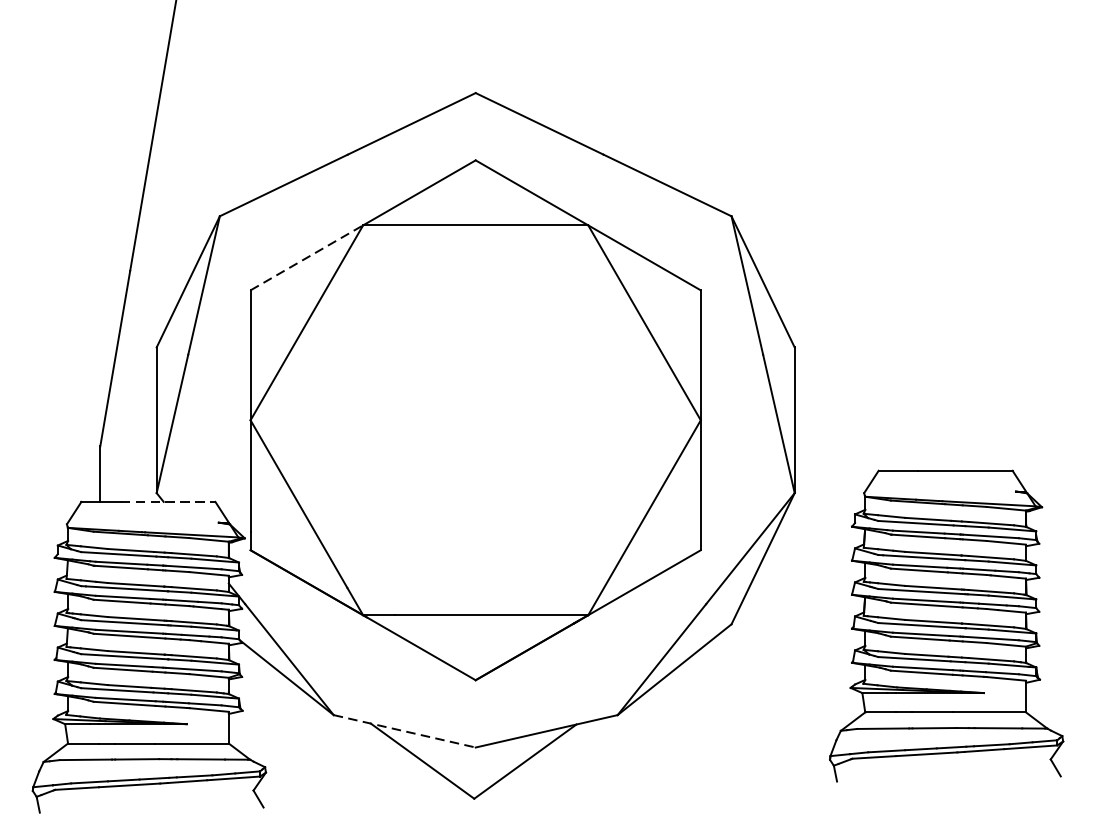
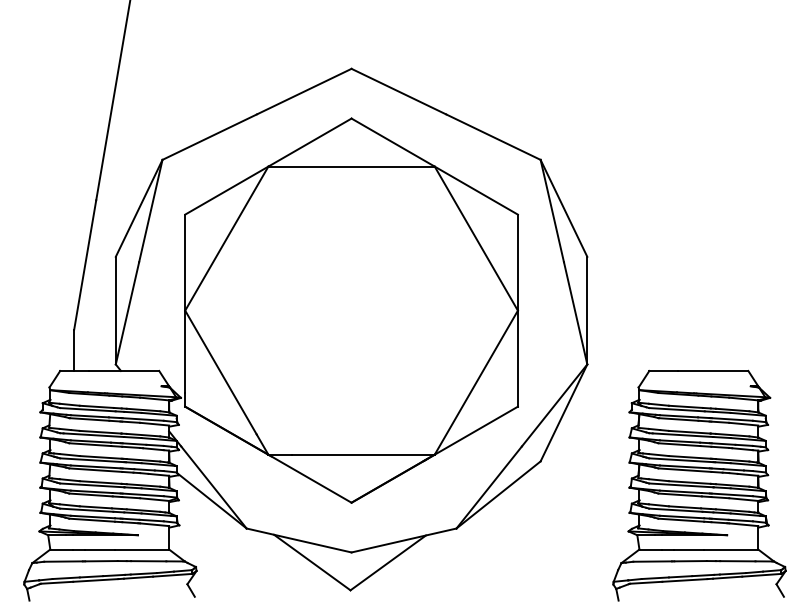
line: (307, 257) -> (227, 190), dashed -> solid
line: (168, 501) -> (124, 370), dashed -> solid
part: (946, 625) -> (699, 485), moved
line: (405, 731) -> (299, 540), dashed -> solid

